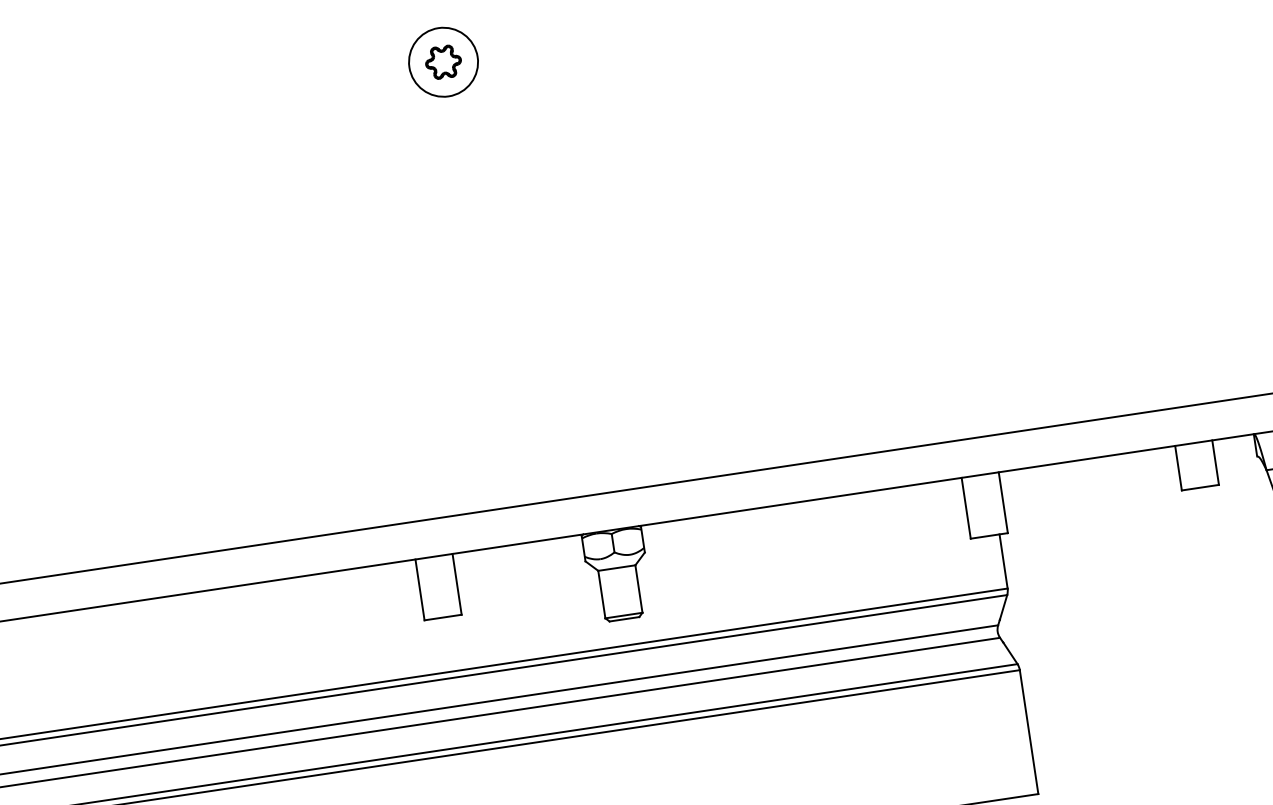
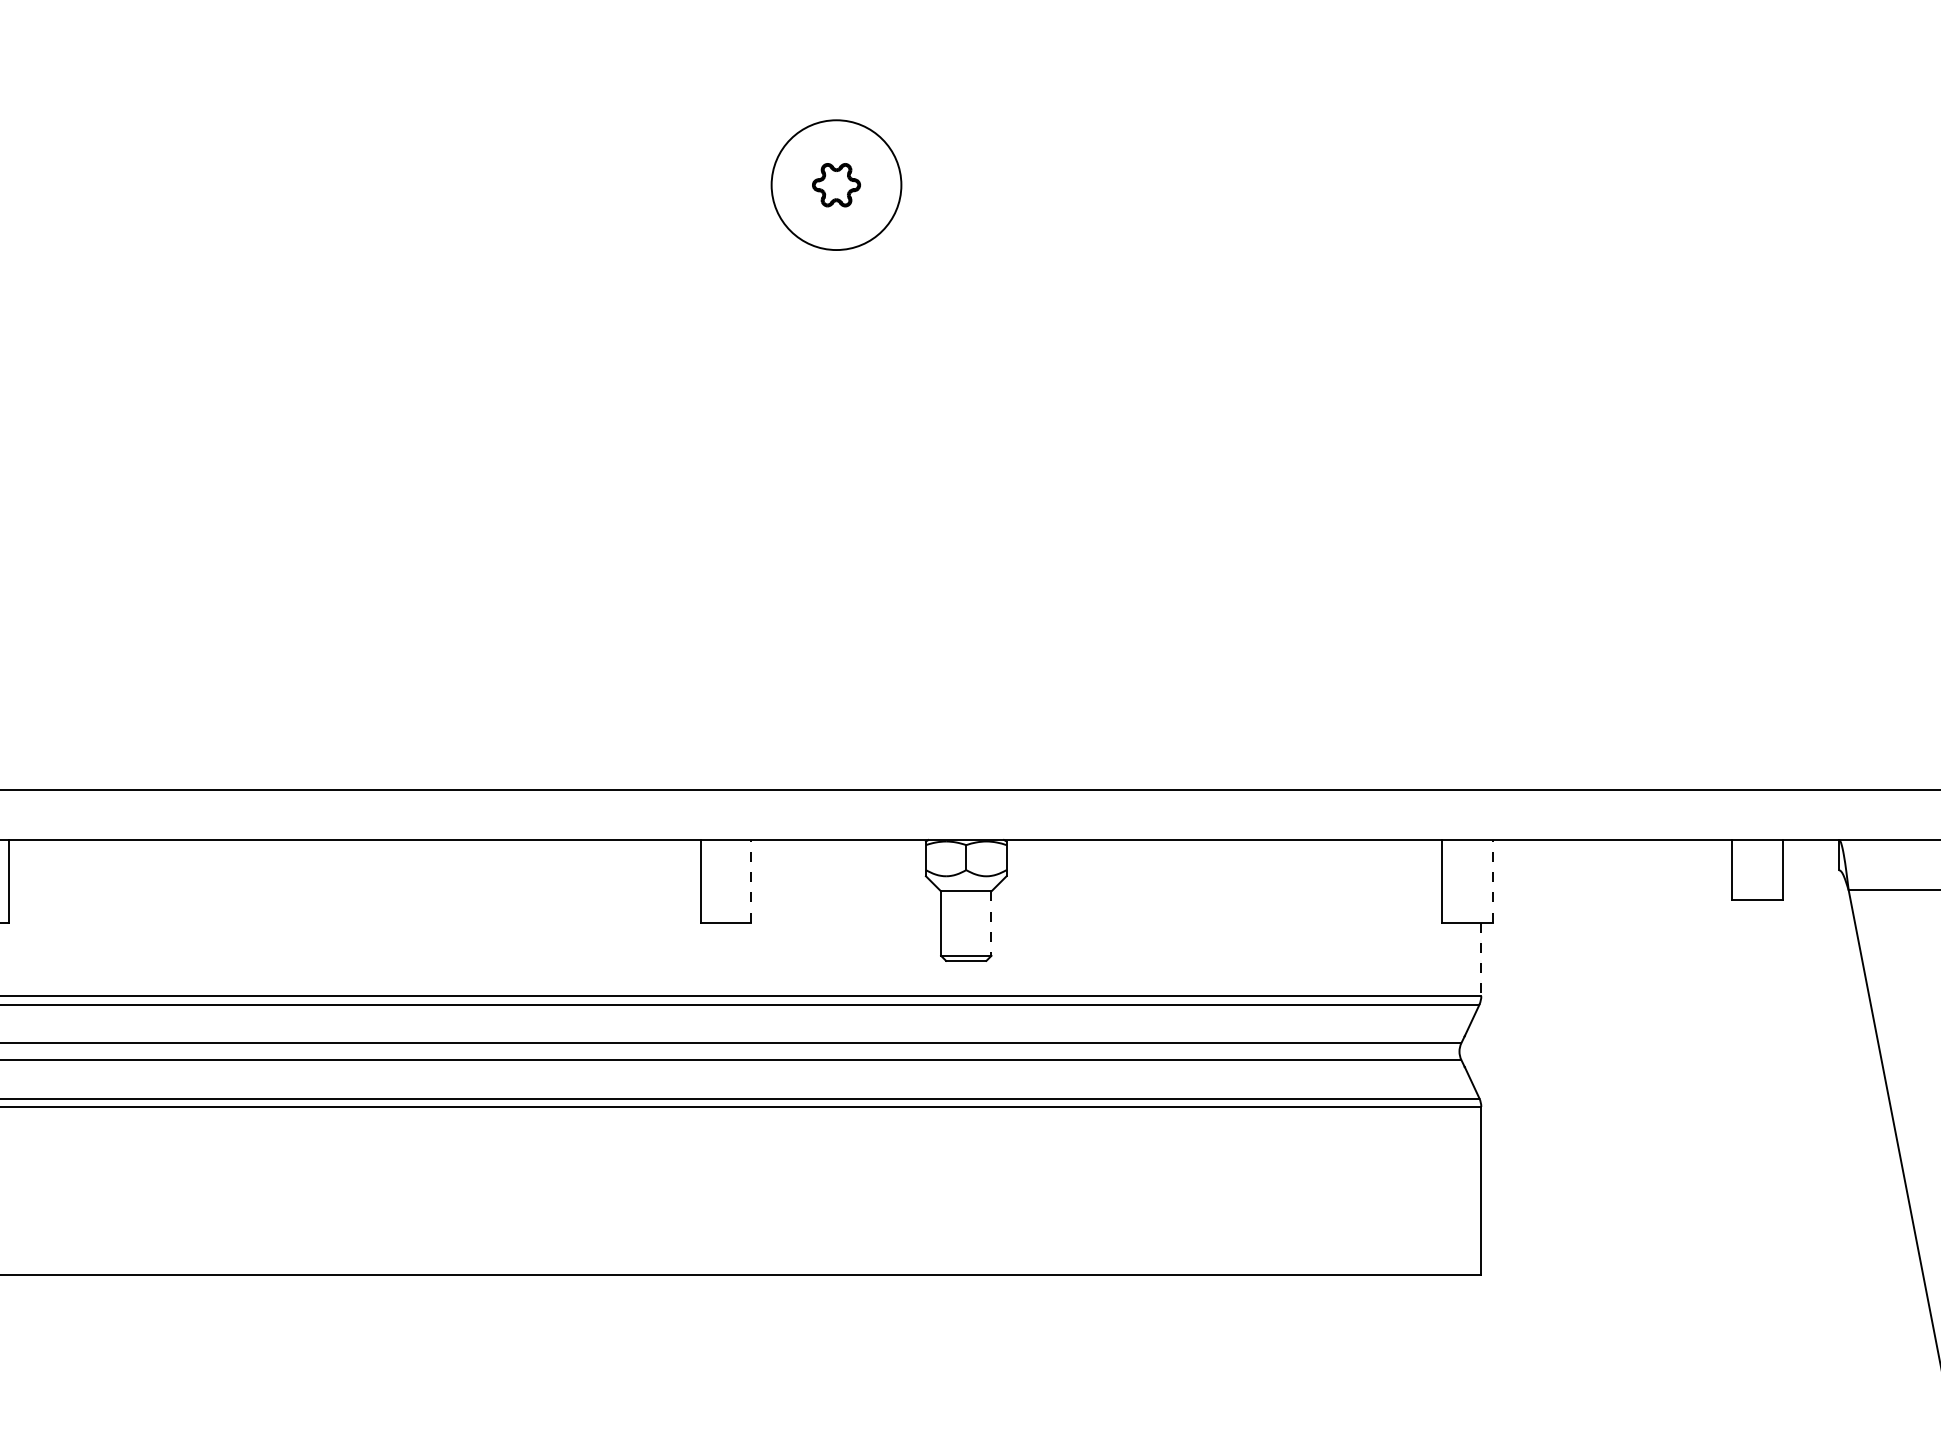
circle: (443, 61) -> (836, 184), size x1.4
line: (1003, 502) -> (1492, 880), solid -> dashed
line: (1003, 561) -> (1481, 959), solid -> dashed
line: (456, 583) -> (750, 880), solid -> dashed
line: (639, 589) -> (991, 924), solid -> dashed

